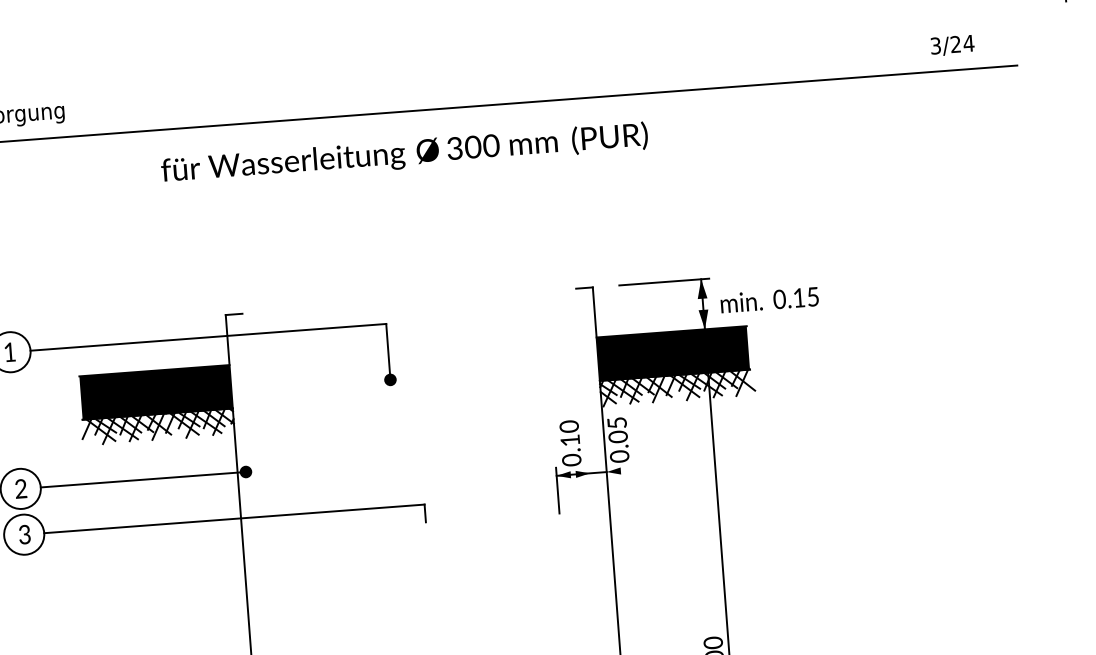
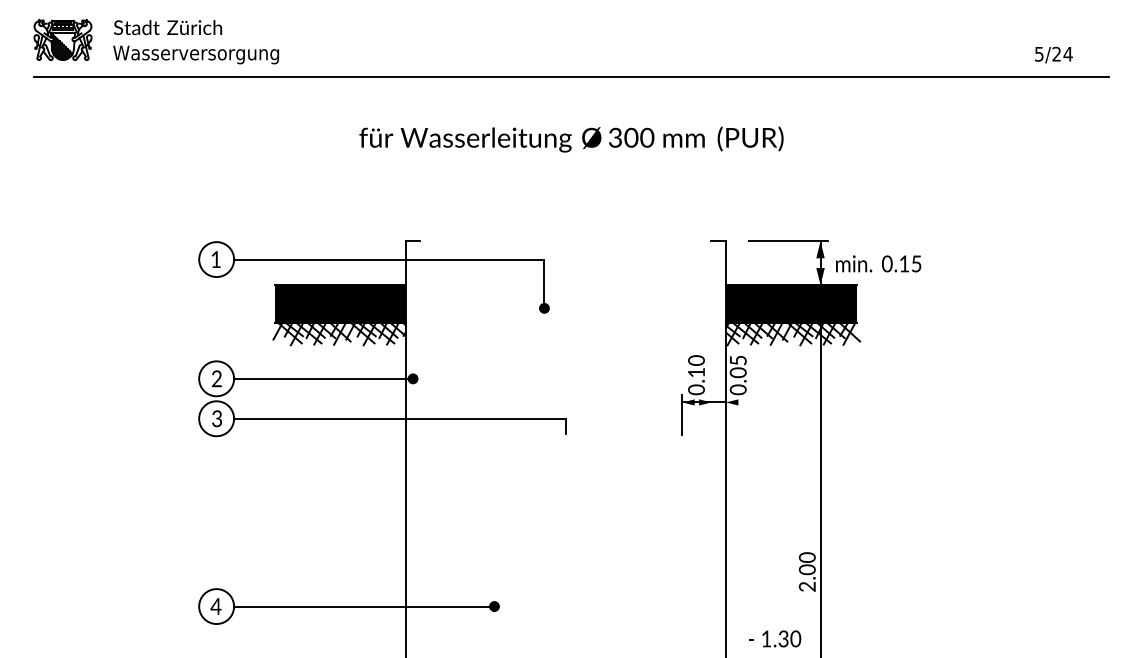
text: (935, 45) -> (1039, 53), 3/24 -> 5/24
text: (404, 154) -> (571, 139), moved

